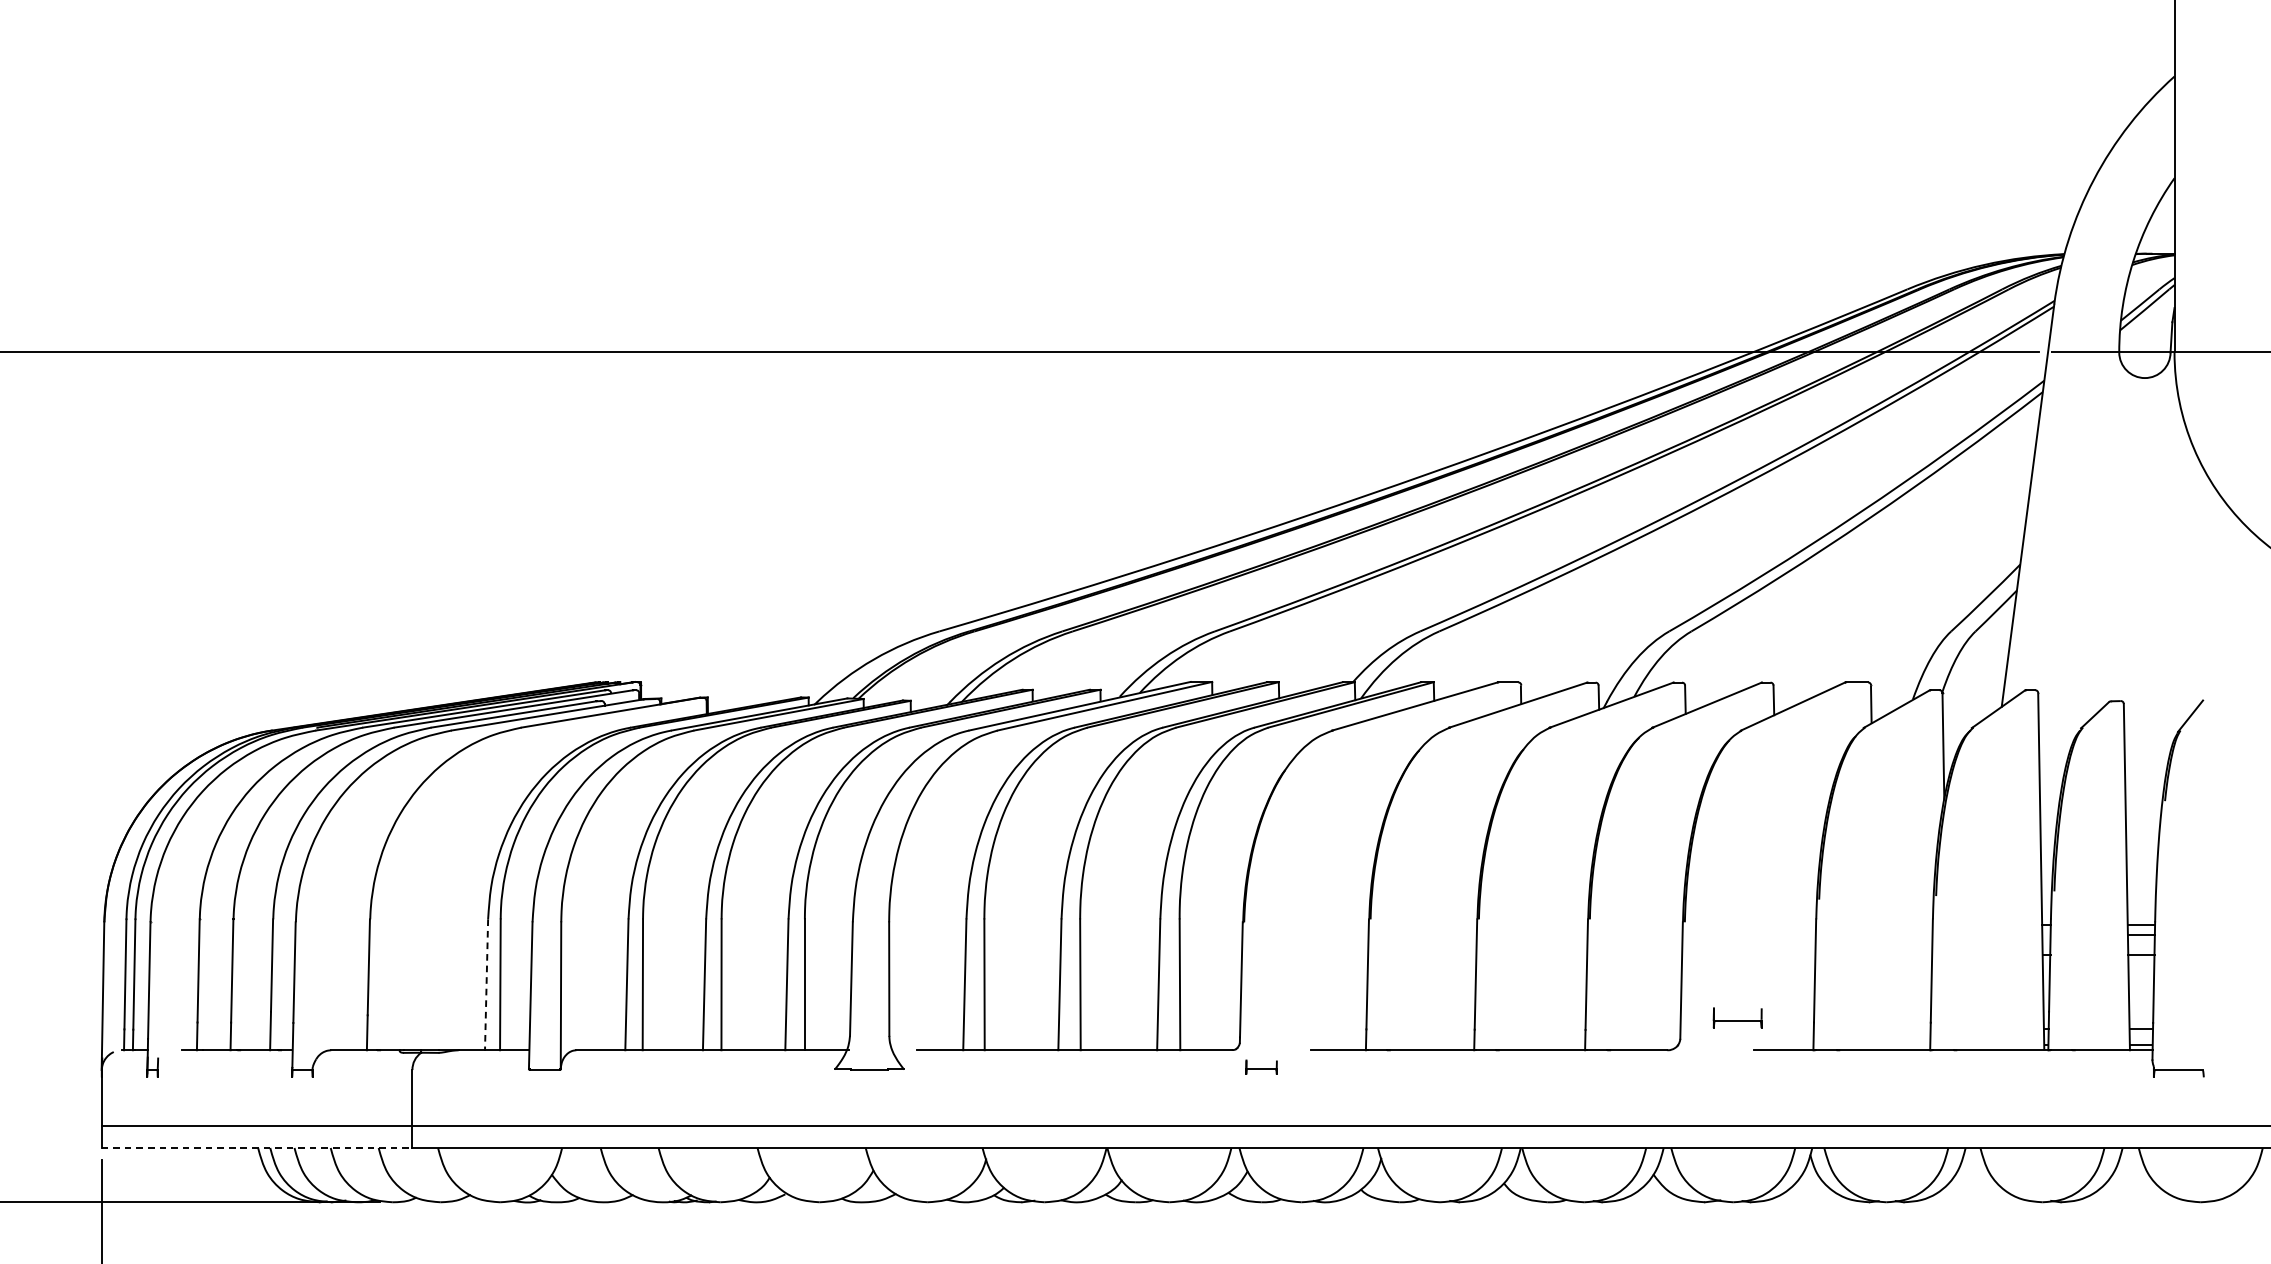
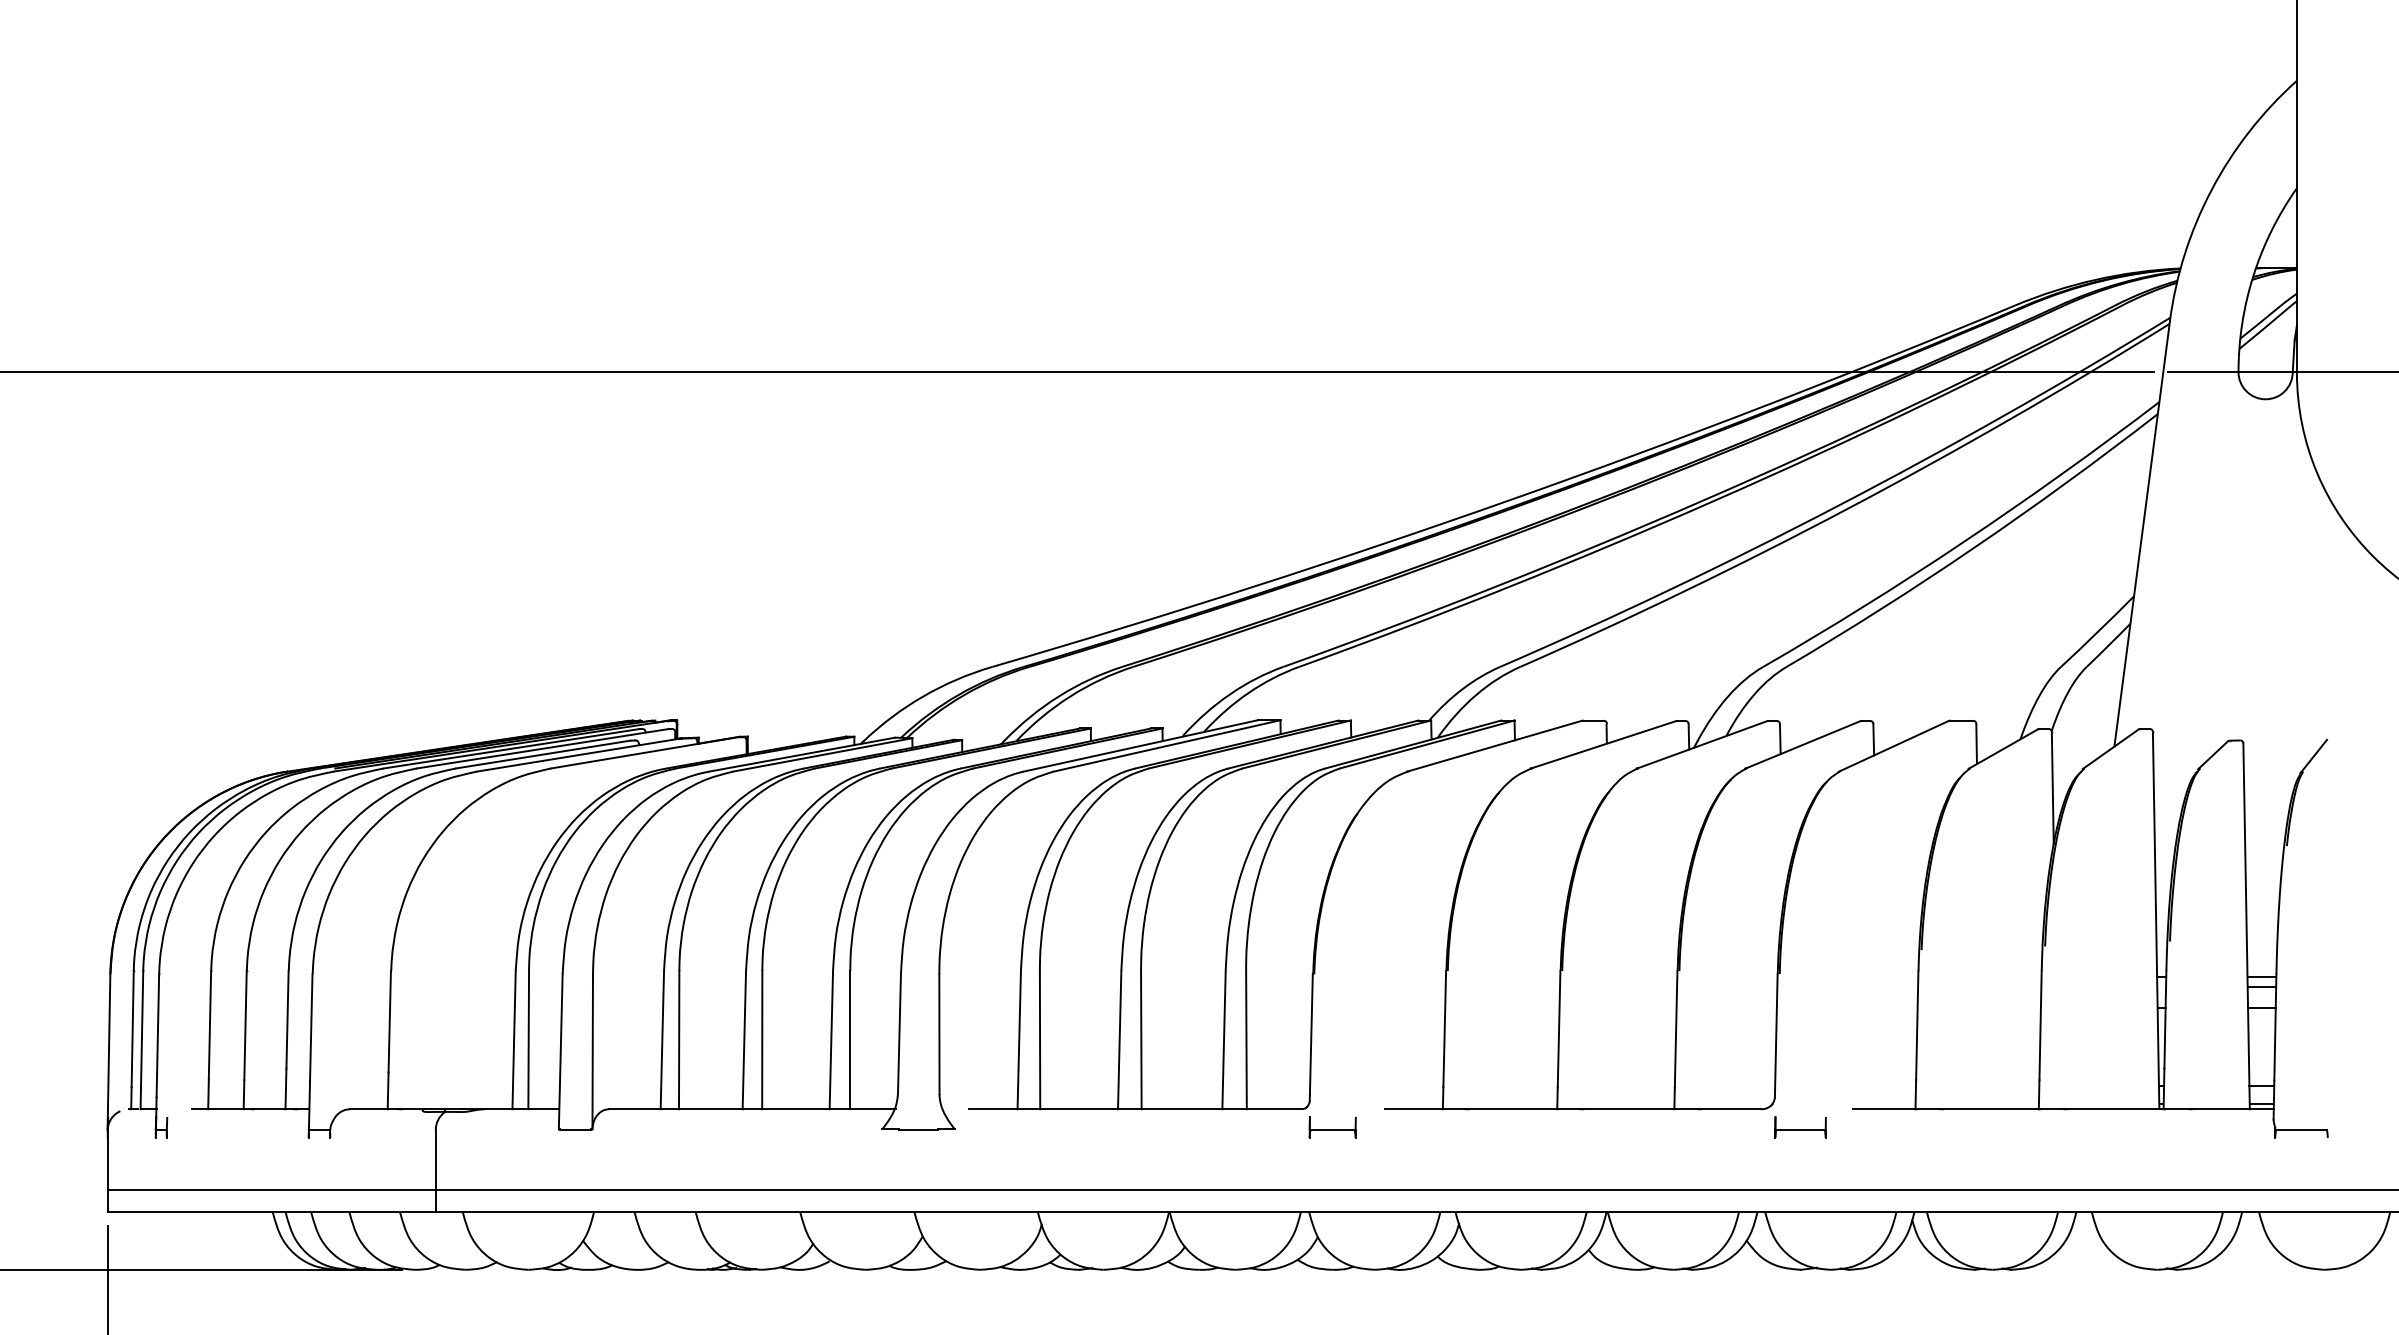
line: (486, 985) -> (514, 1040), dashed -> solid
part: (1737, 1018) -> (1800, 1127), moved
part: (1261, 1067) -> (1332, 1127), size x1.43
line: (257, 1148) -> (272, 1212), dashed -> solid

